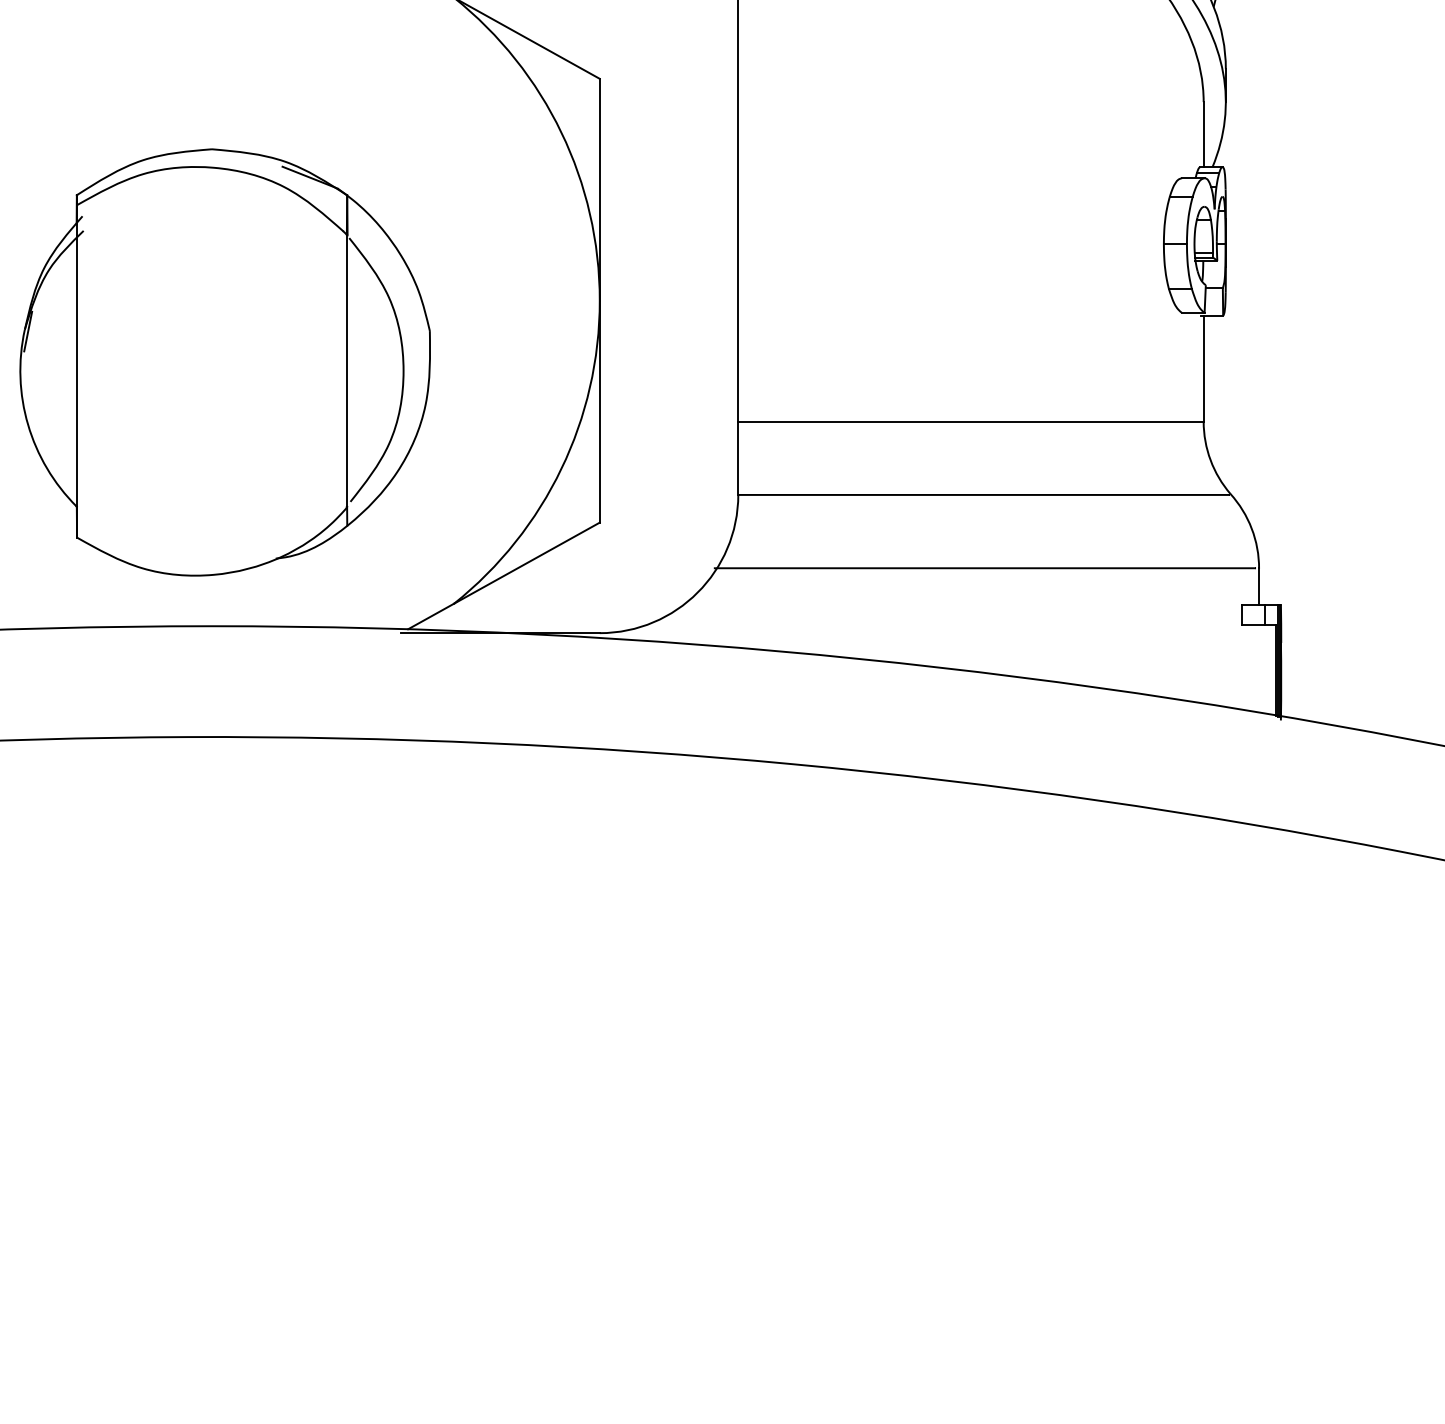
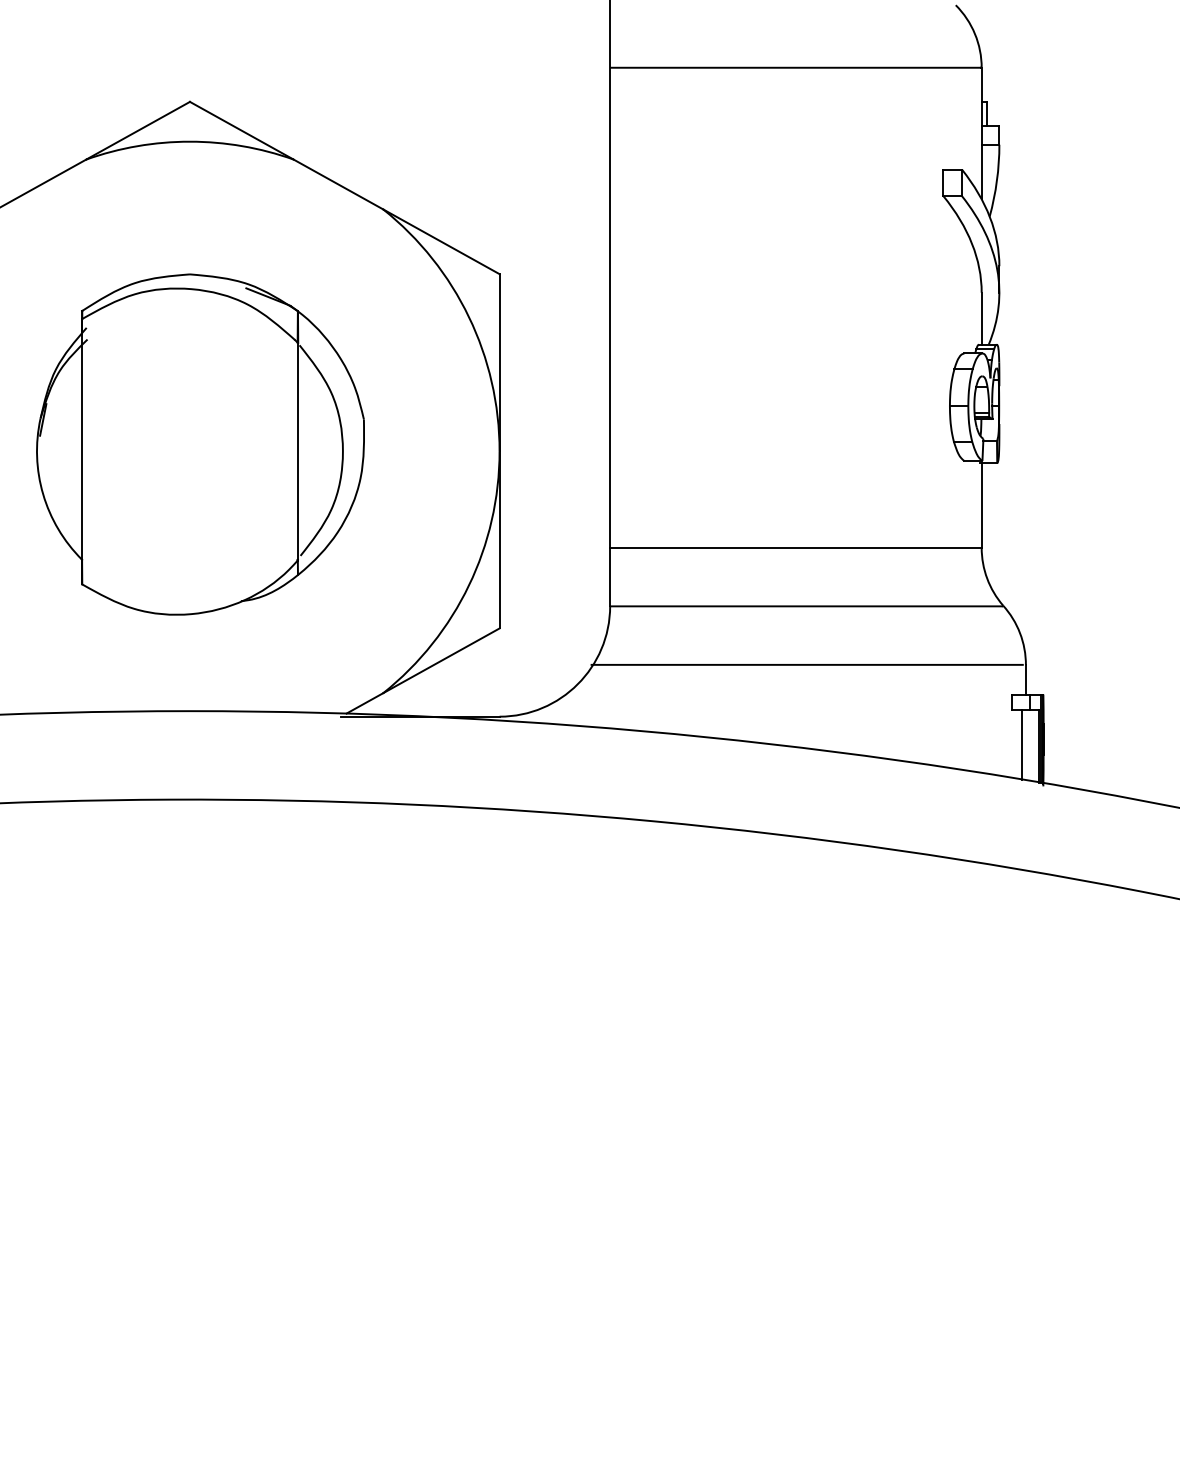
part: (225, 362) -> (200, 444), moved
line: (1253, 669) -> (1021, 745), added

